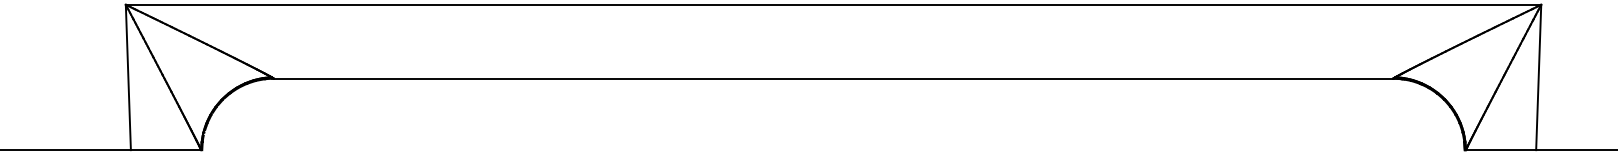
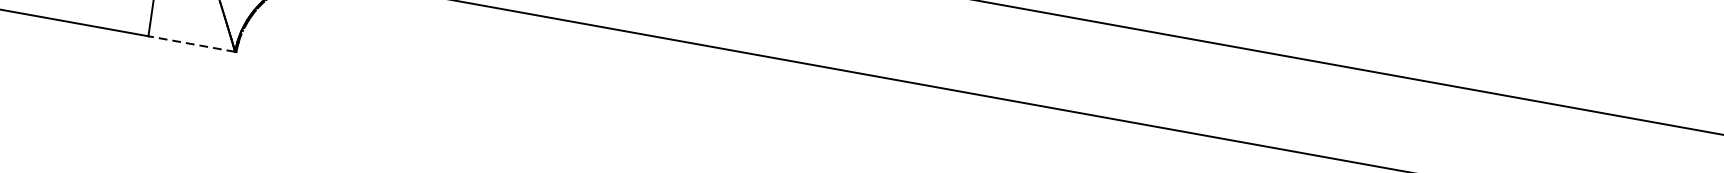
line: (165, 150) -> (190, 44), solid -> dashed

